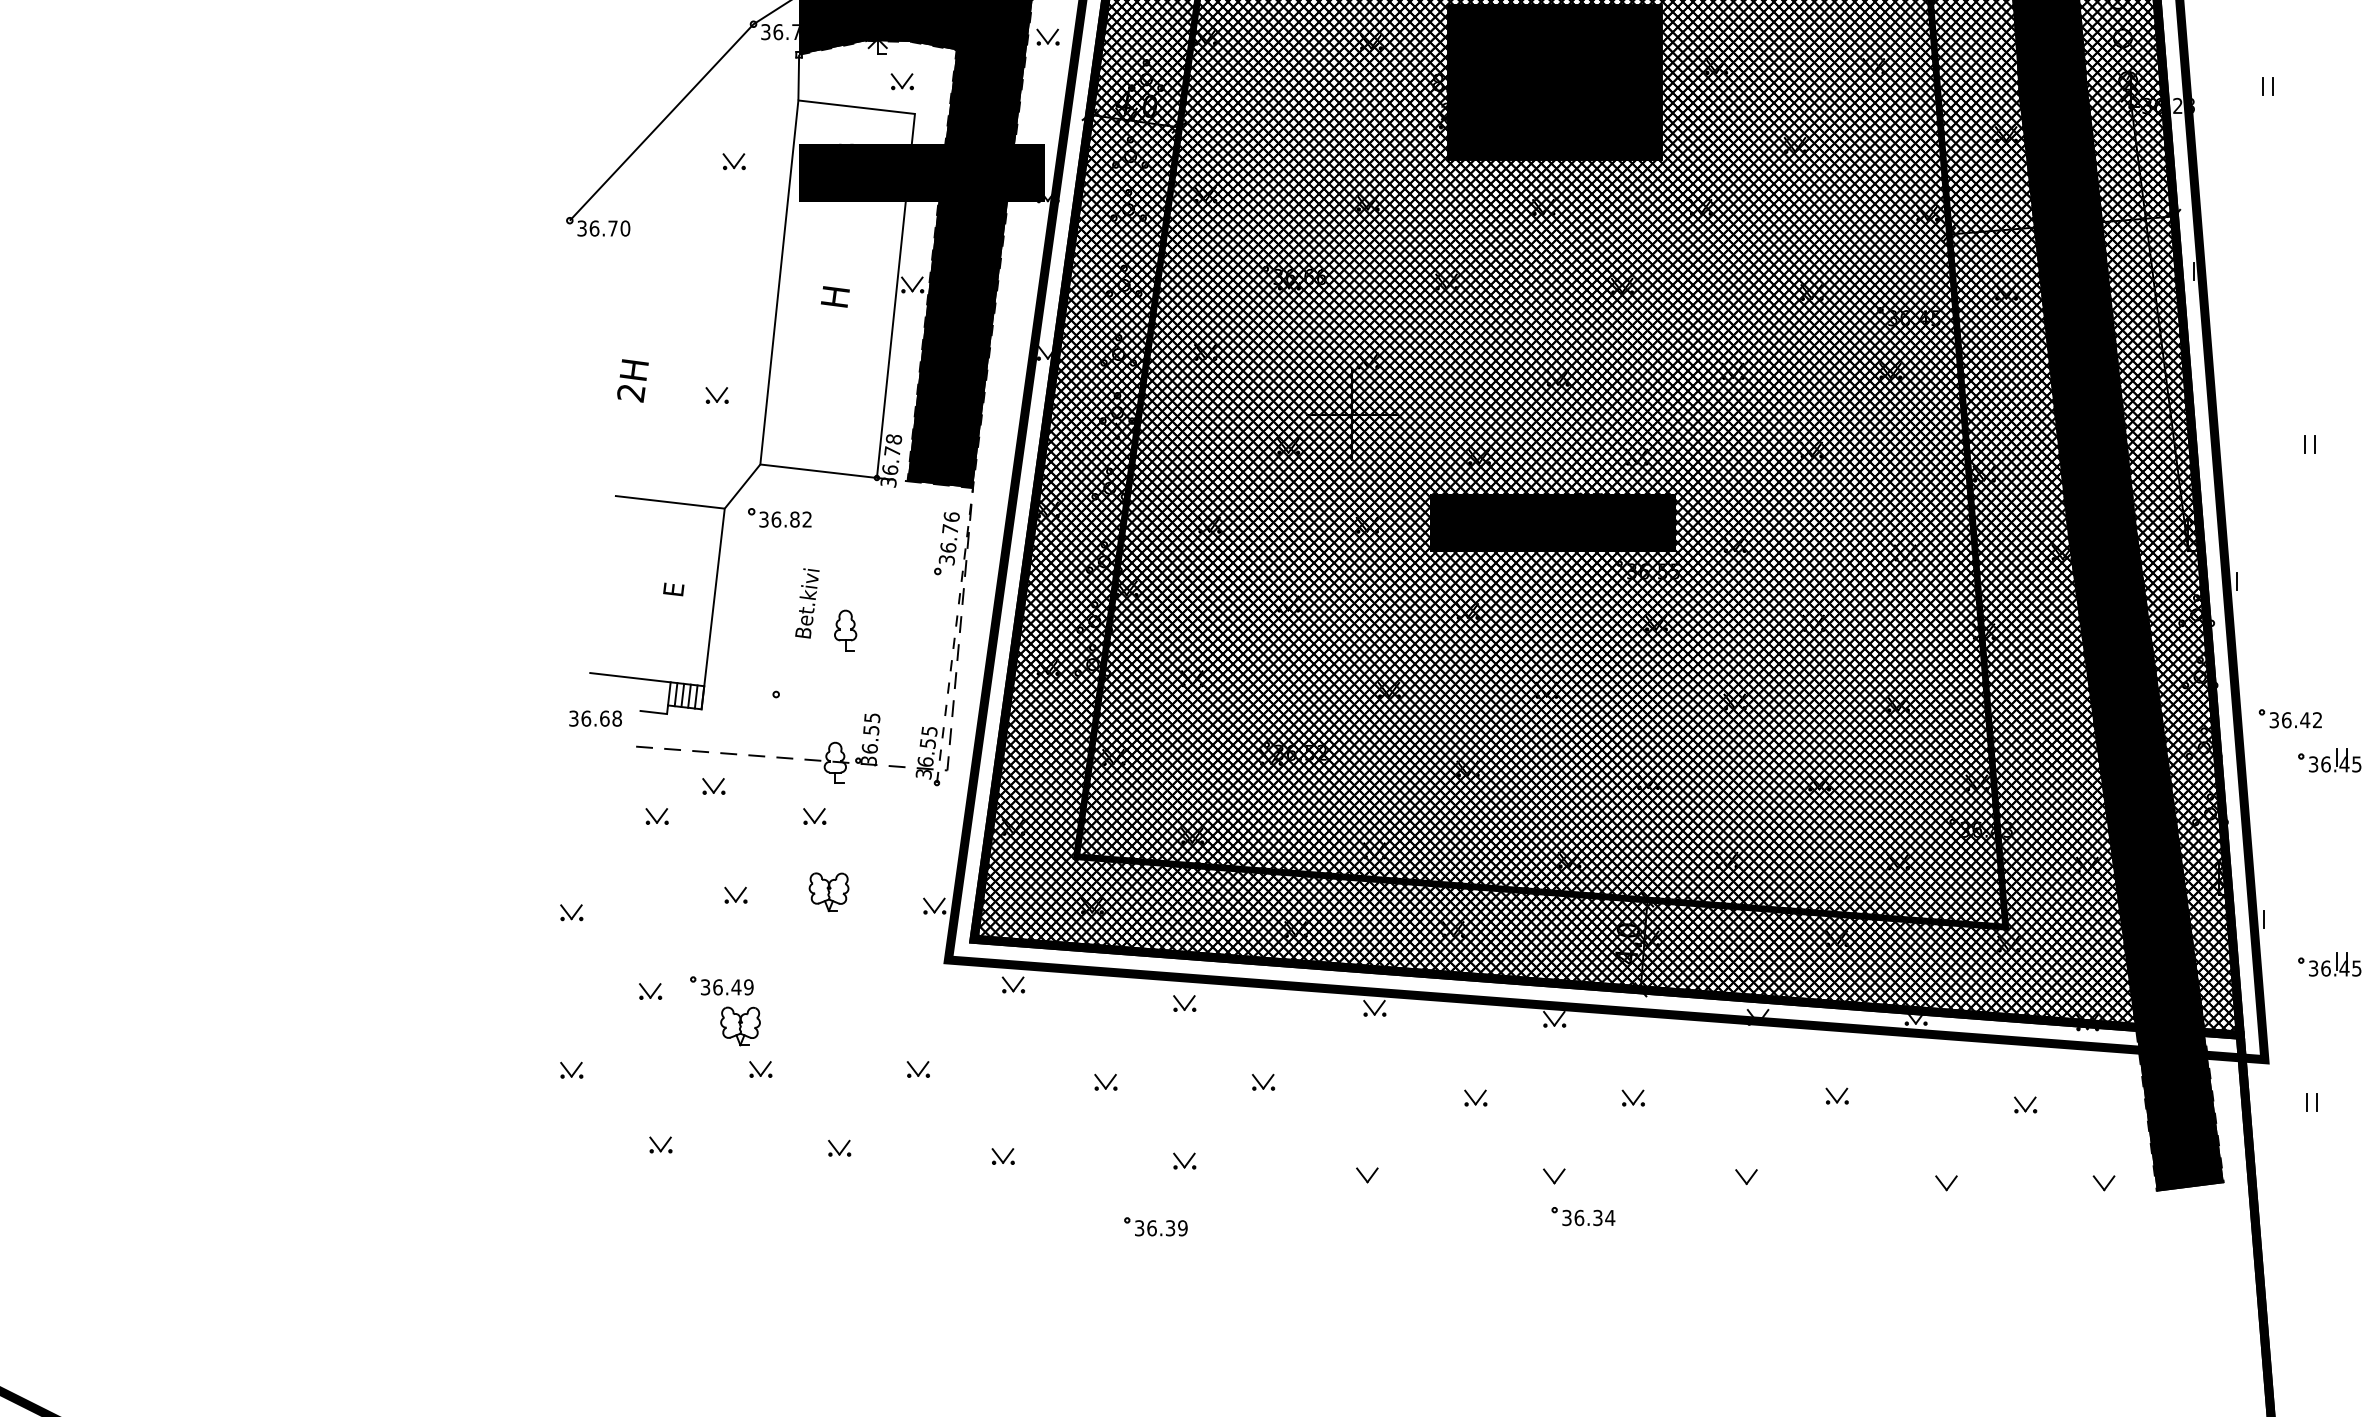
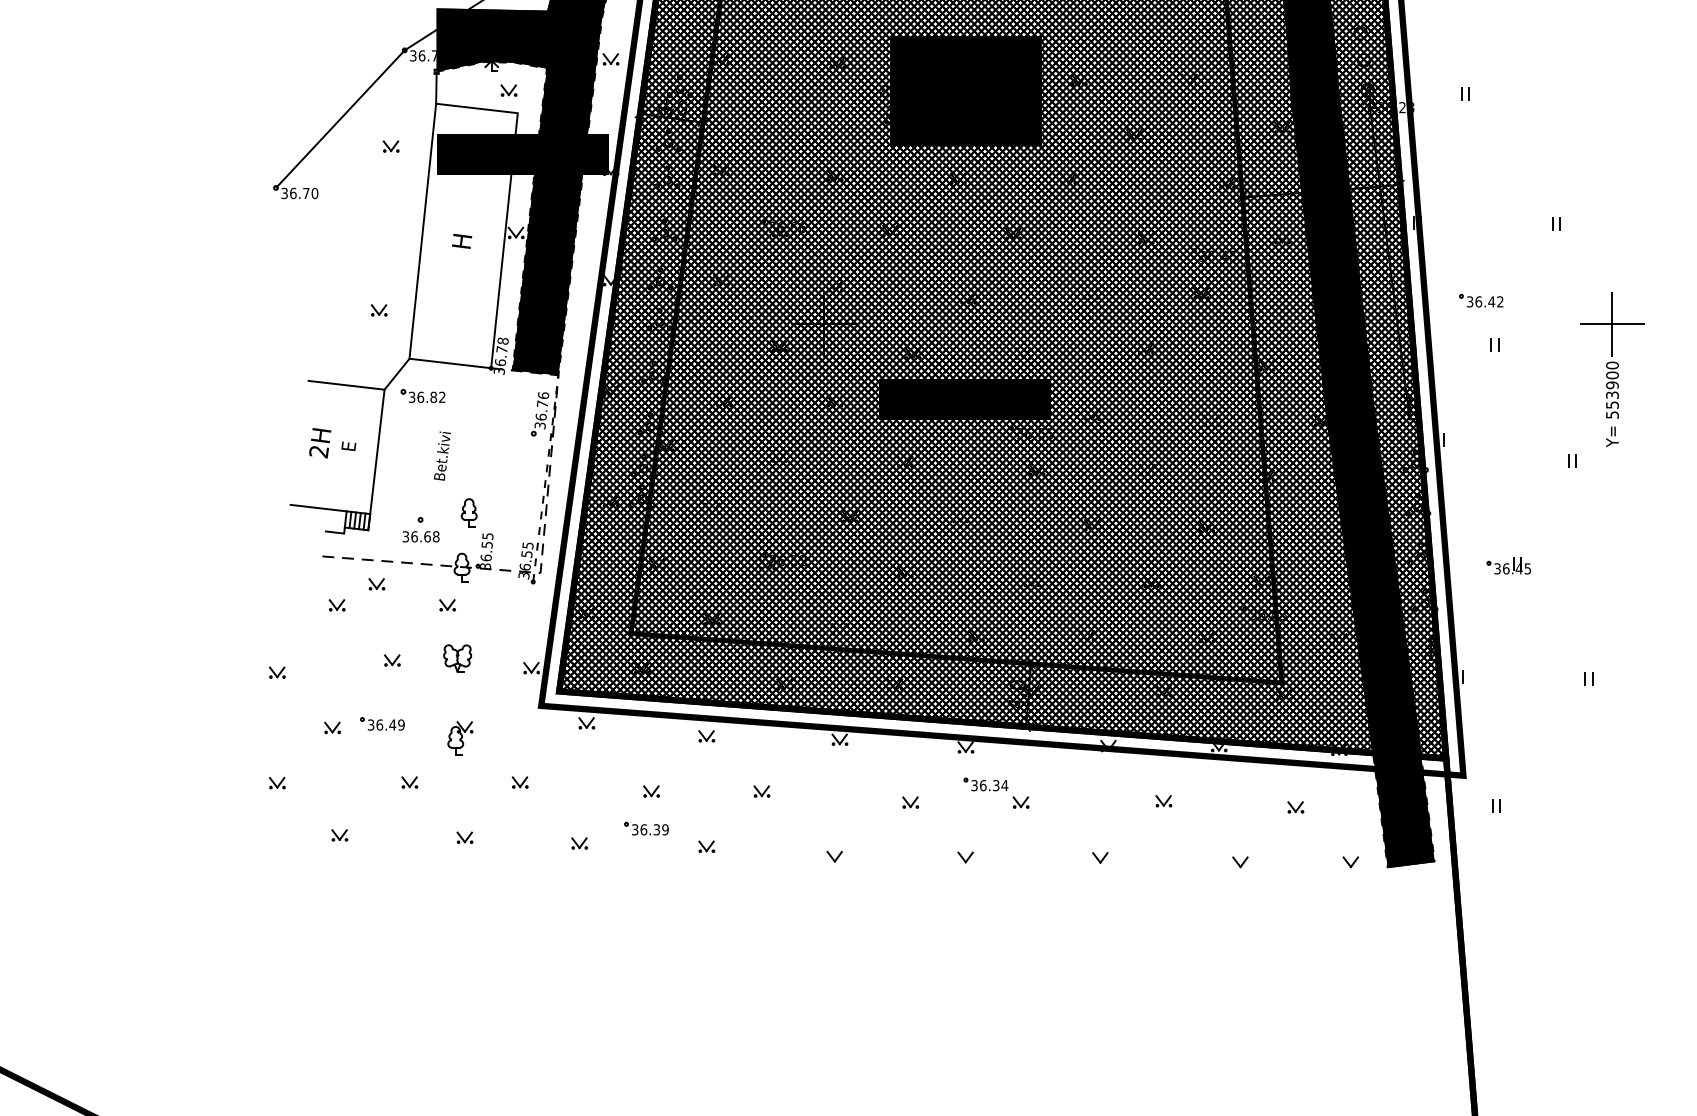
text: (633, 381) -> (320, 443), moved
part: (844, 629) -> (468, 512), moved
text: (594, 718) -> (420, 536), moved
part: (2290, 718) -> (1481, 300), moved
part: (2329, 963) -> (1508, 708), removed
part: (833, 1006) -> (460, 738), added
part: (740, 1026) -> (395, 752), removed
part: (1582, 1216) -> (985, 784), moved
part: (1155, 1226) -> (646, 828), moved

